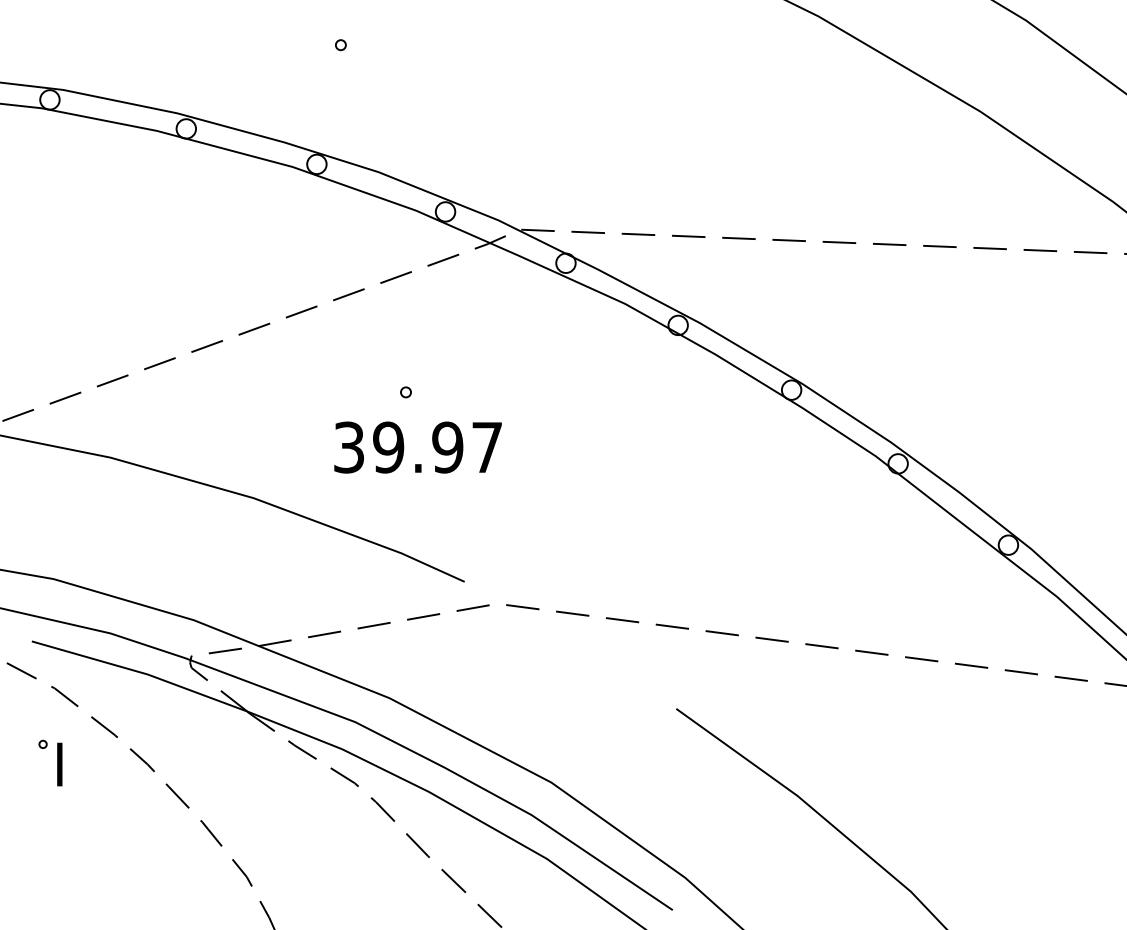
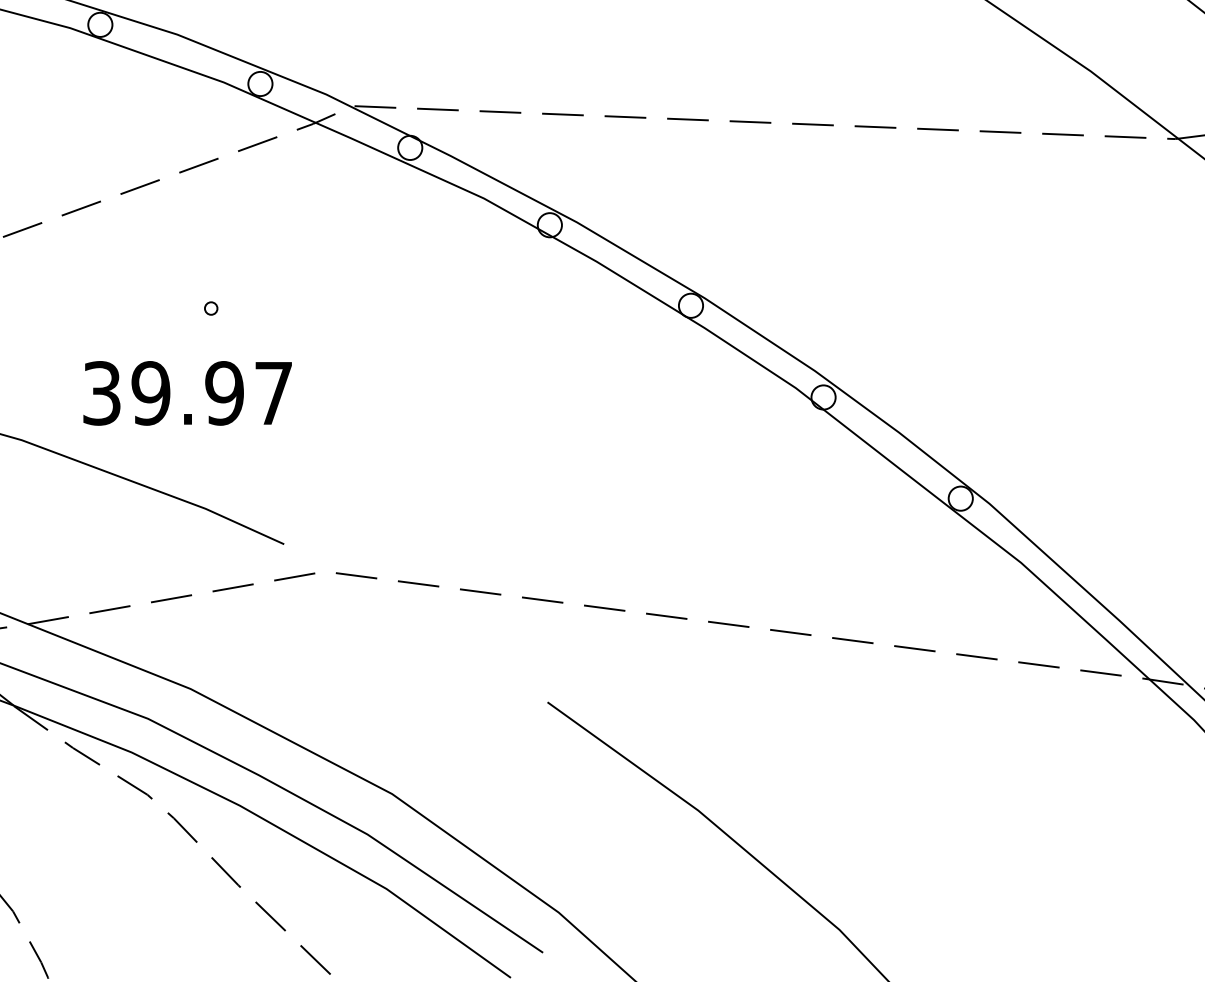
text: (417, 447) -> (186, 393), moved

